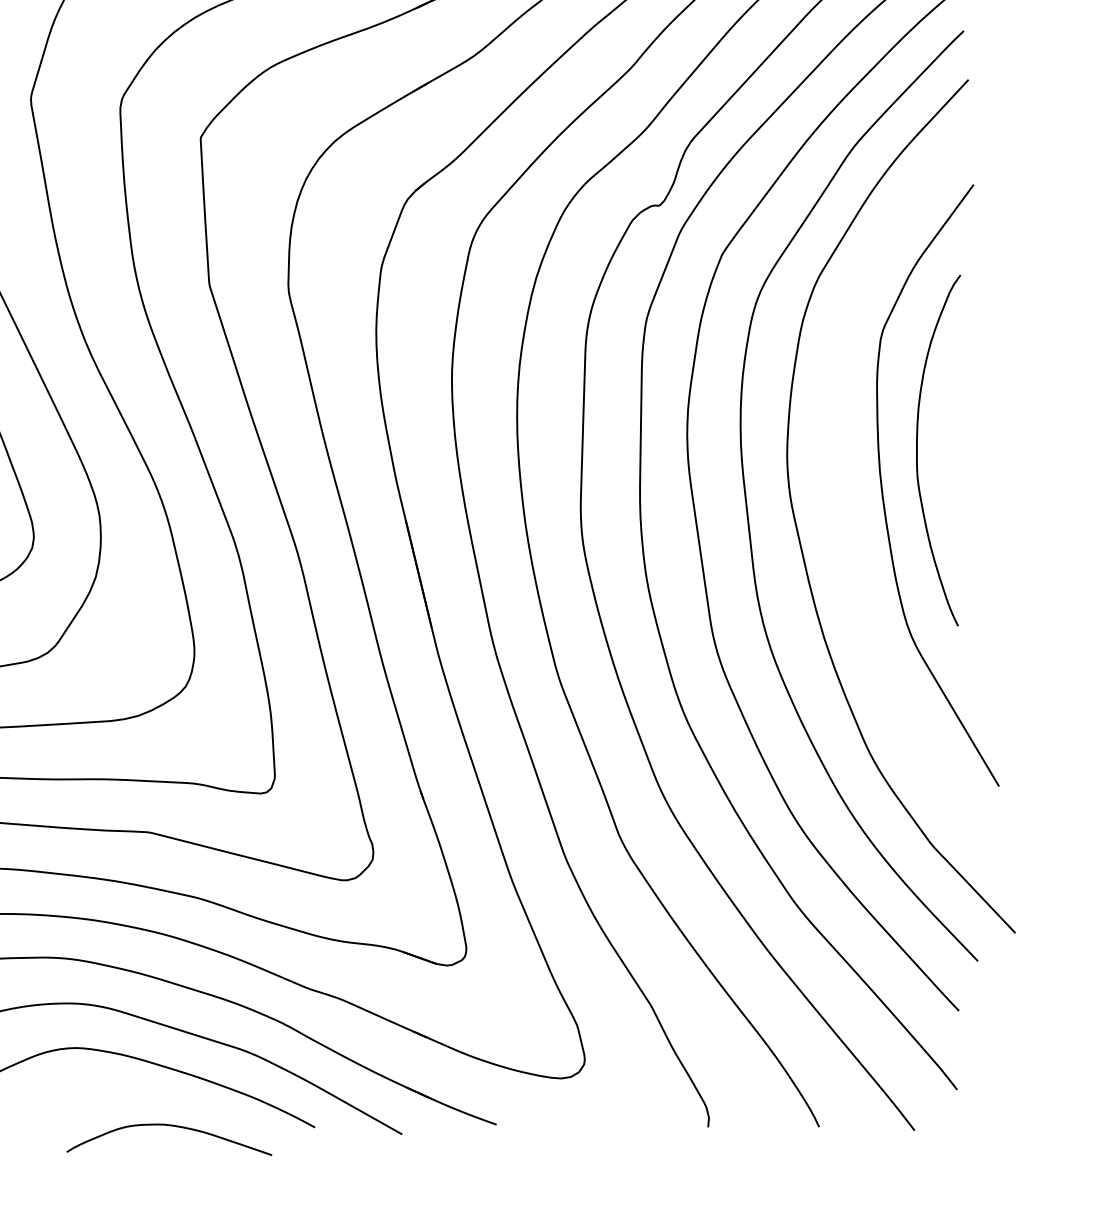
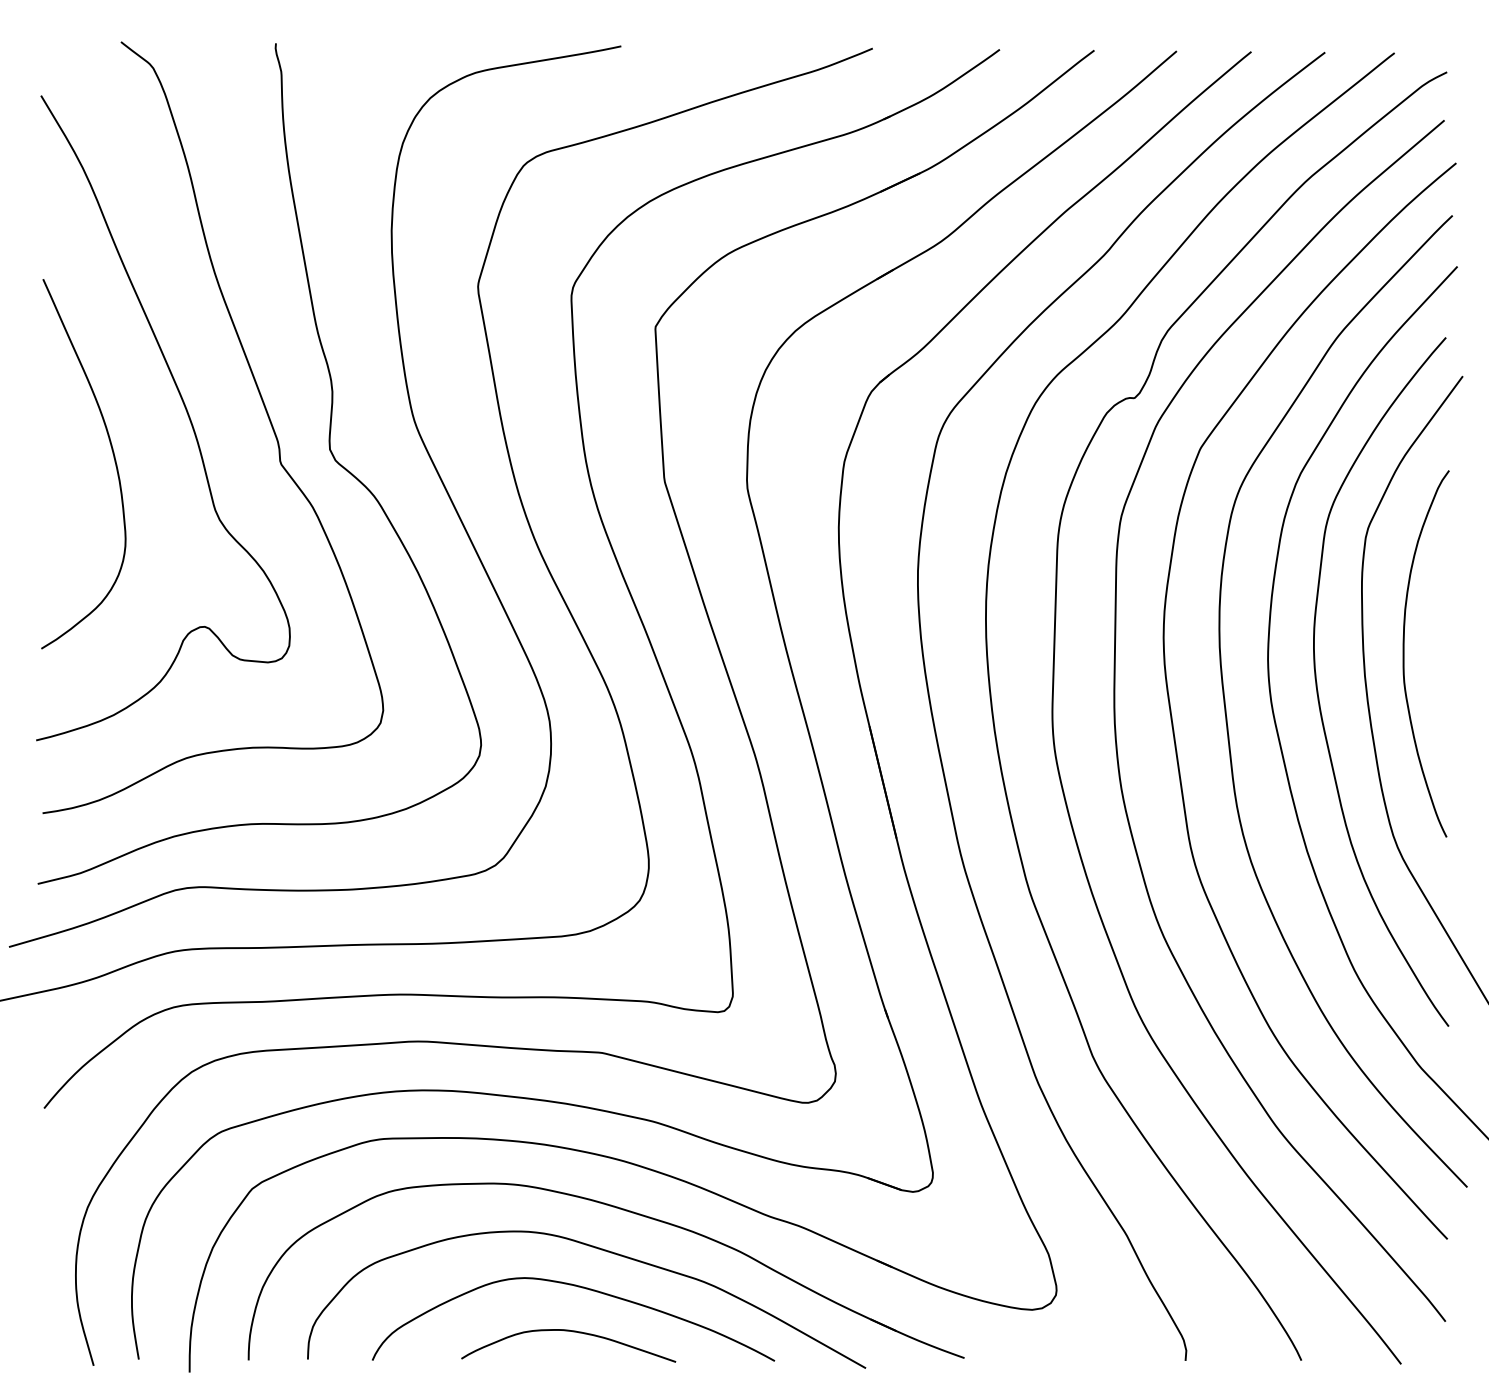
curve: (835, 485) -> (1318, 690), added
curve: (173, 1126) -> (572, 1332), moved

